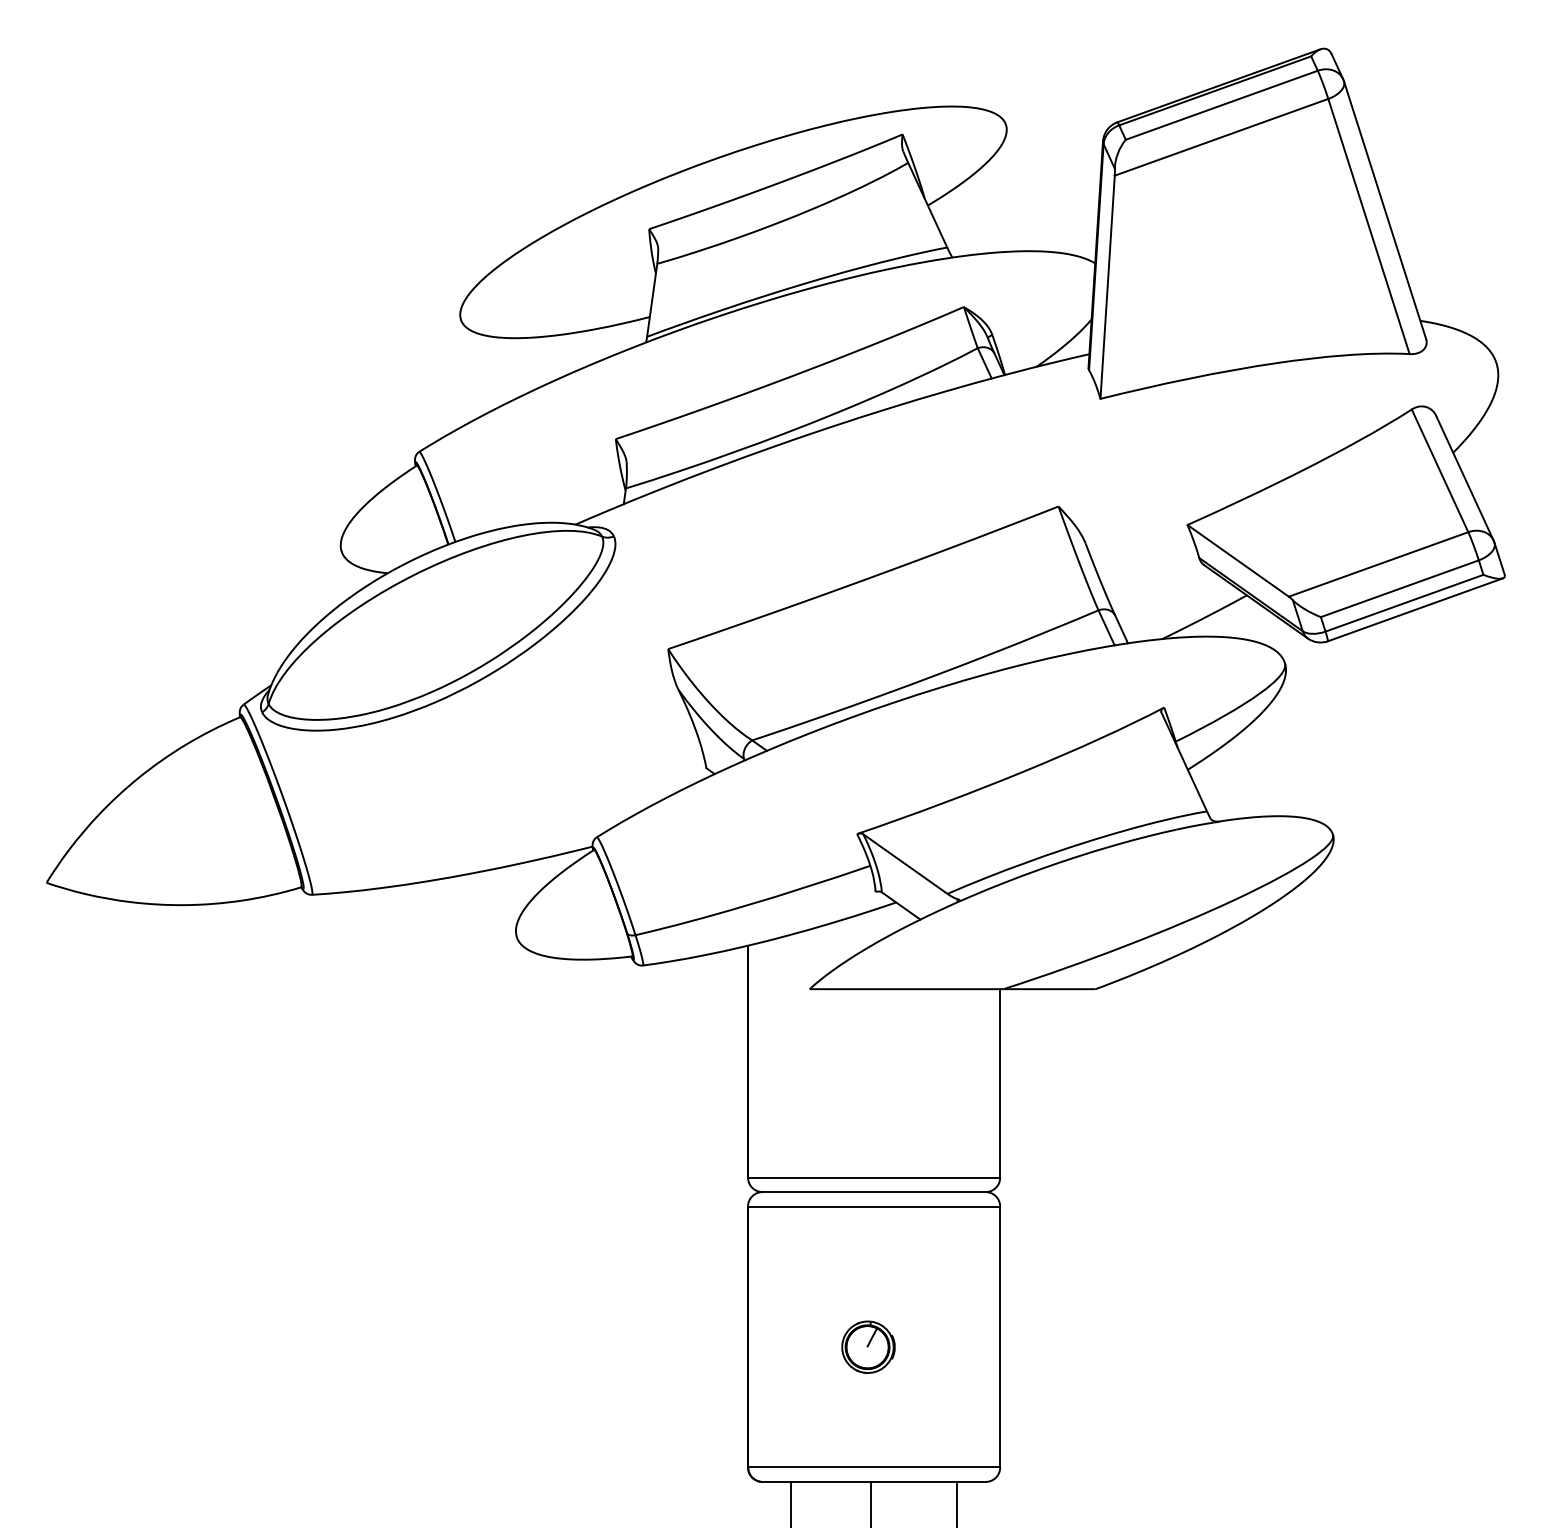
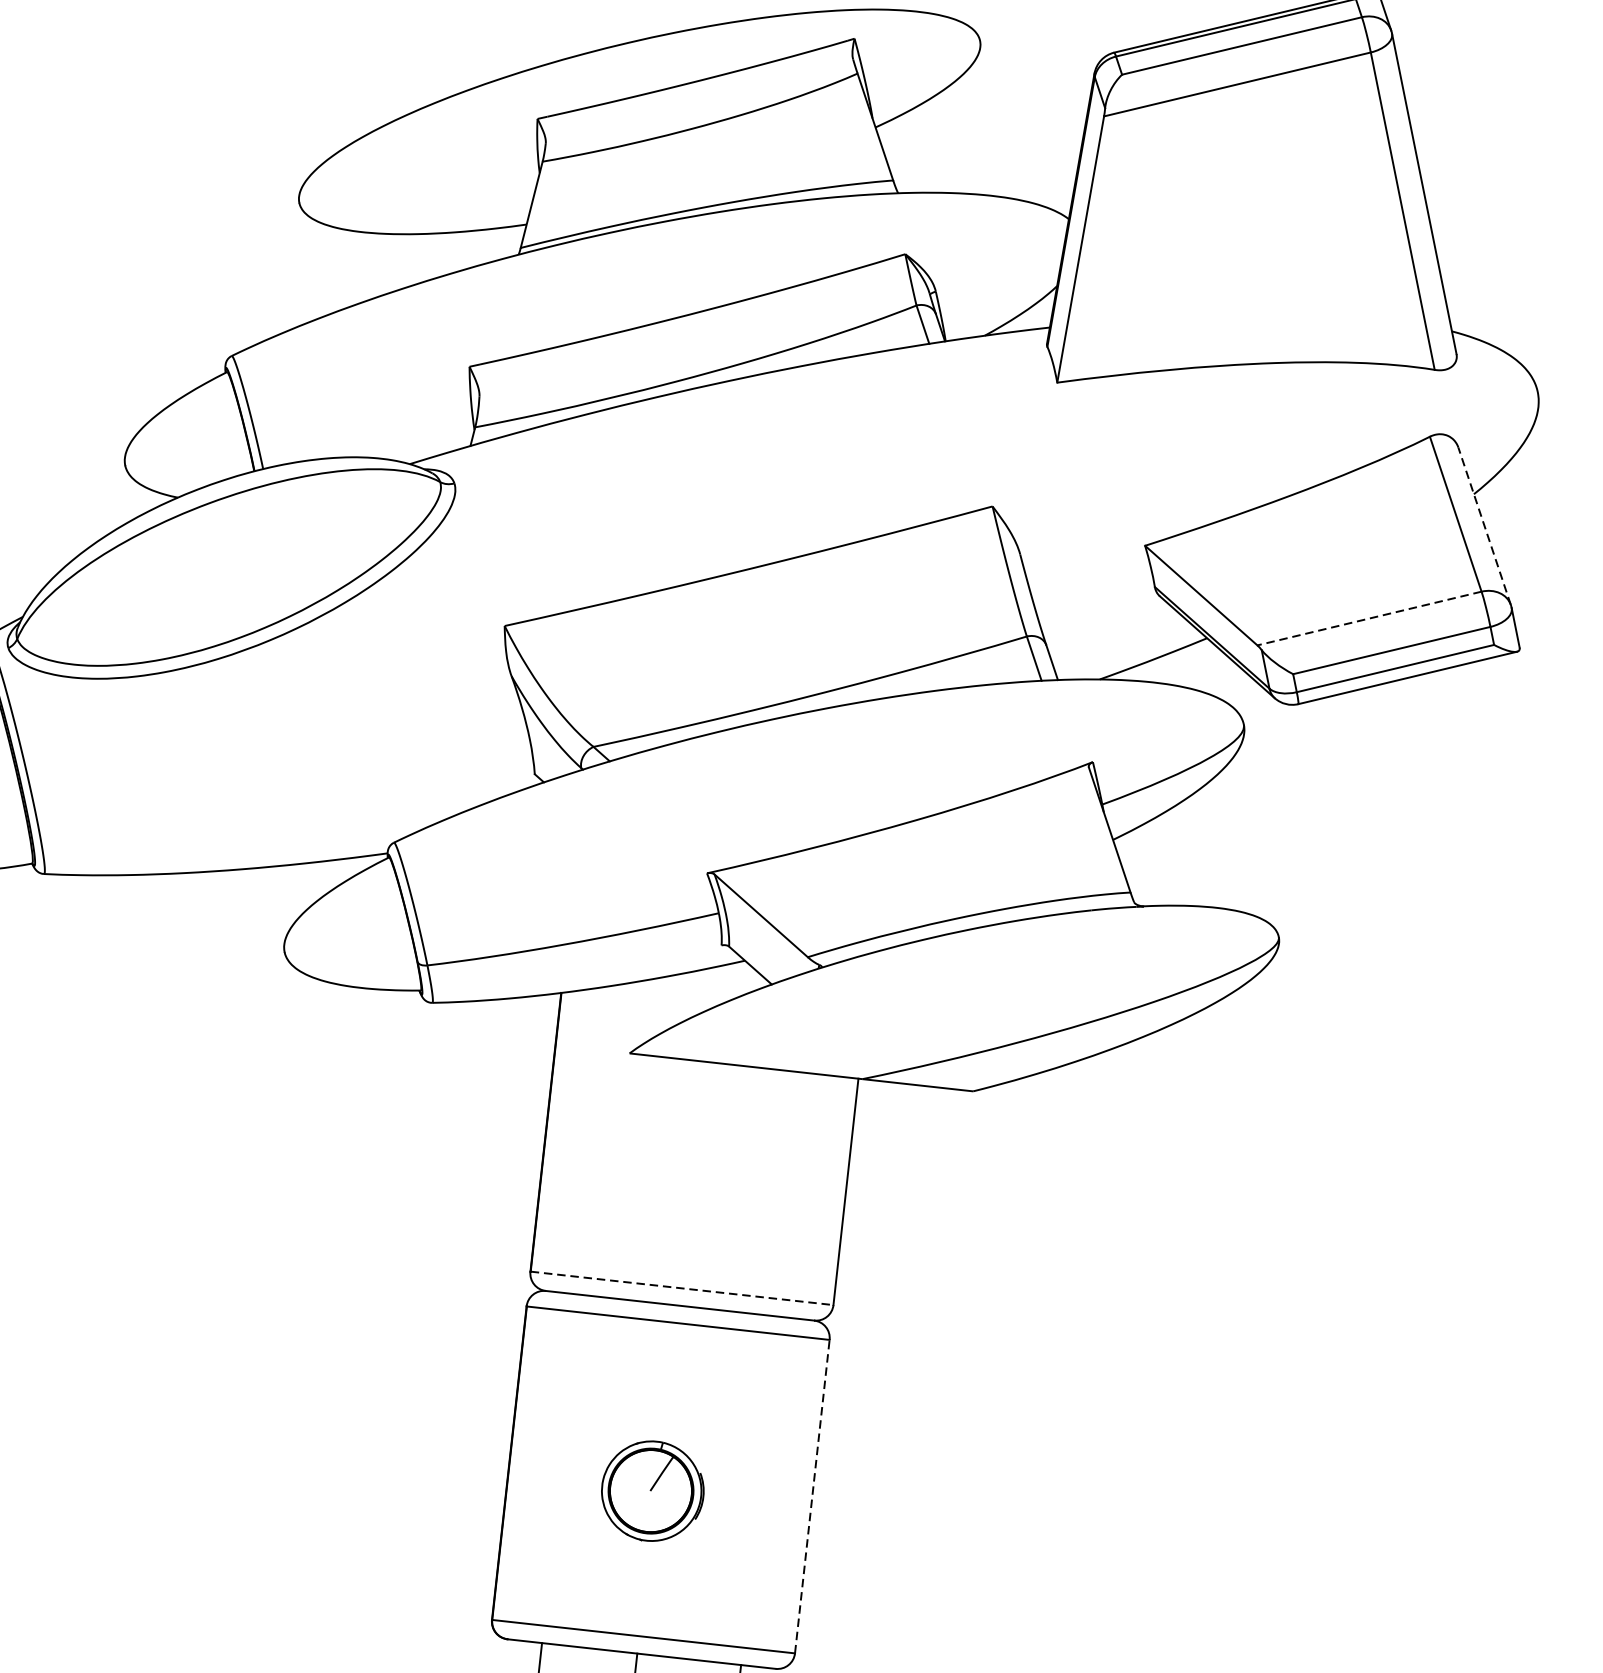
line: (1464, 478) -> (1484, 526), solid -> dashed
line: (1378, 564) -> (1369, 618), solid -> dashed
line: (874, 1177) -> (682, 1288), solid -> dashed
line: (1000, 1336) -> (812, 1496), solid -> dashed
part: (868, 1347) -> (652, 1491), size x1.6

